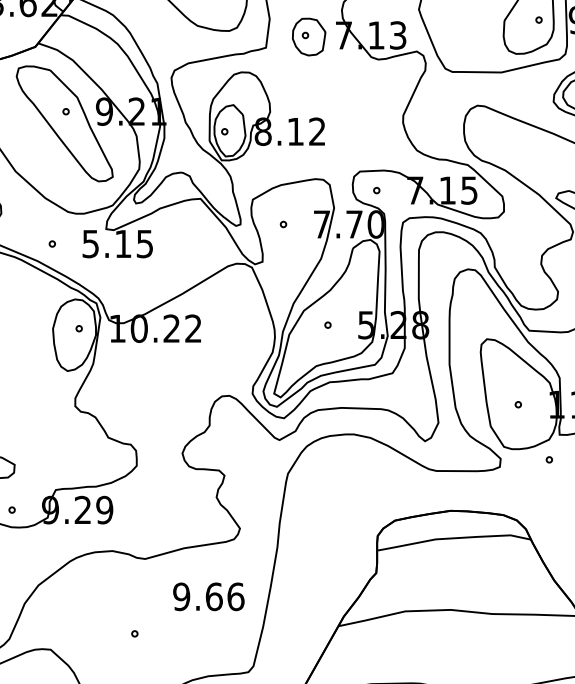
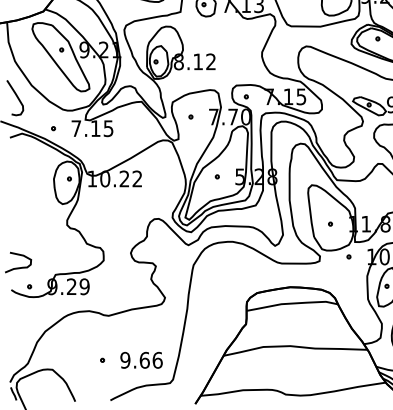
text: (90, 243) -> (76, 128), 5.15 -> 7.15
text: (208, 597) -> (141, 360), moved

